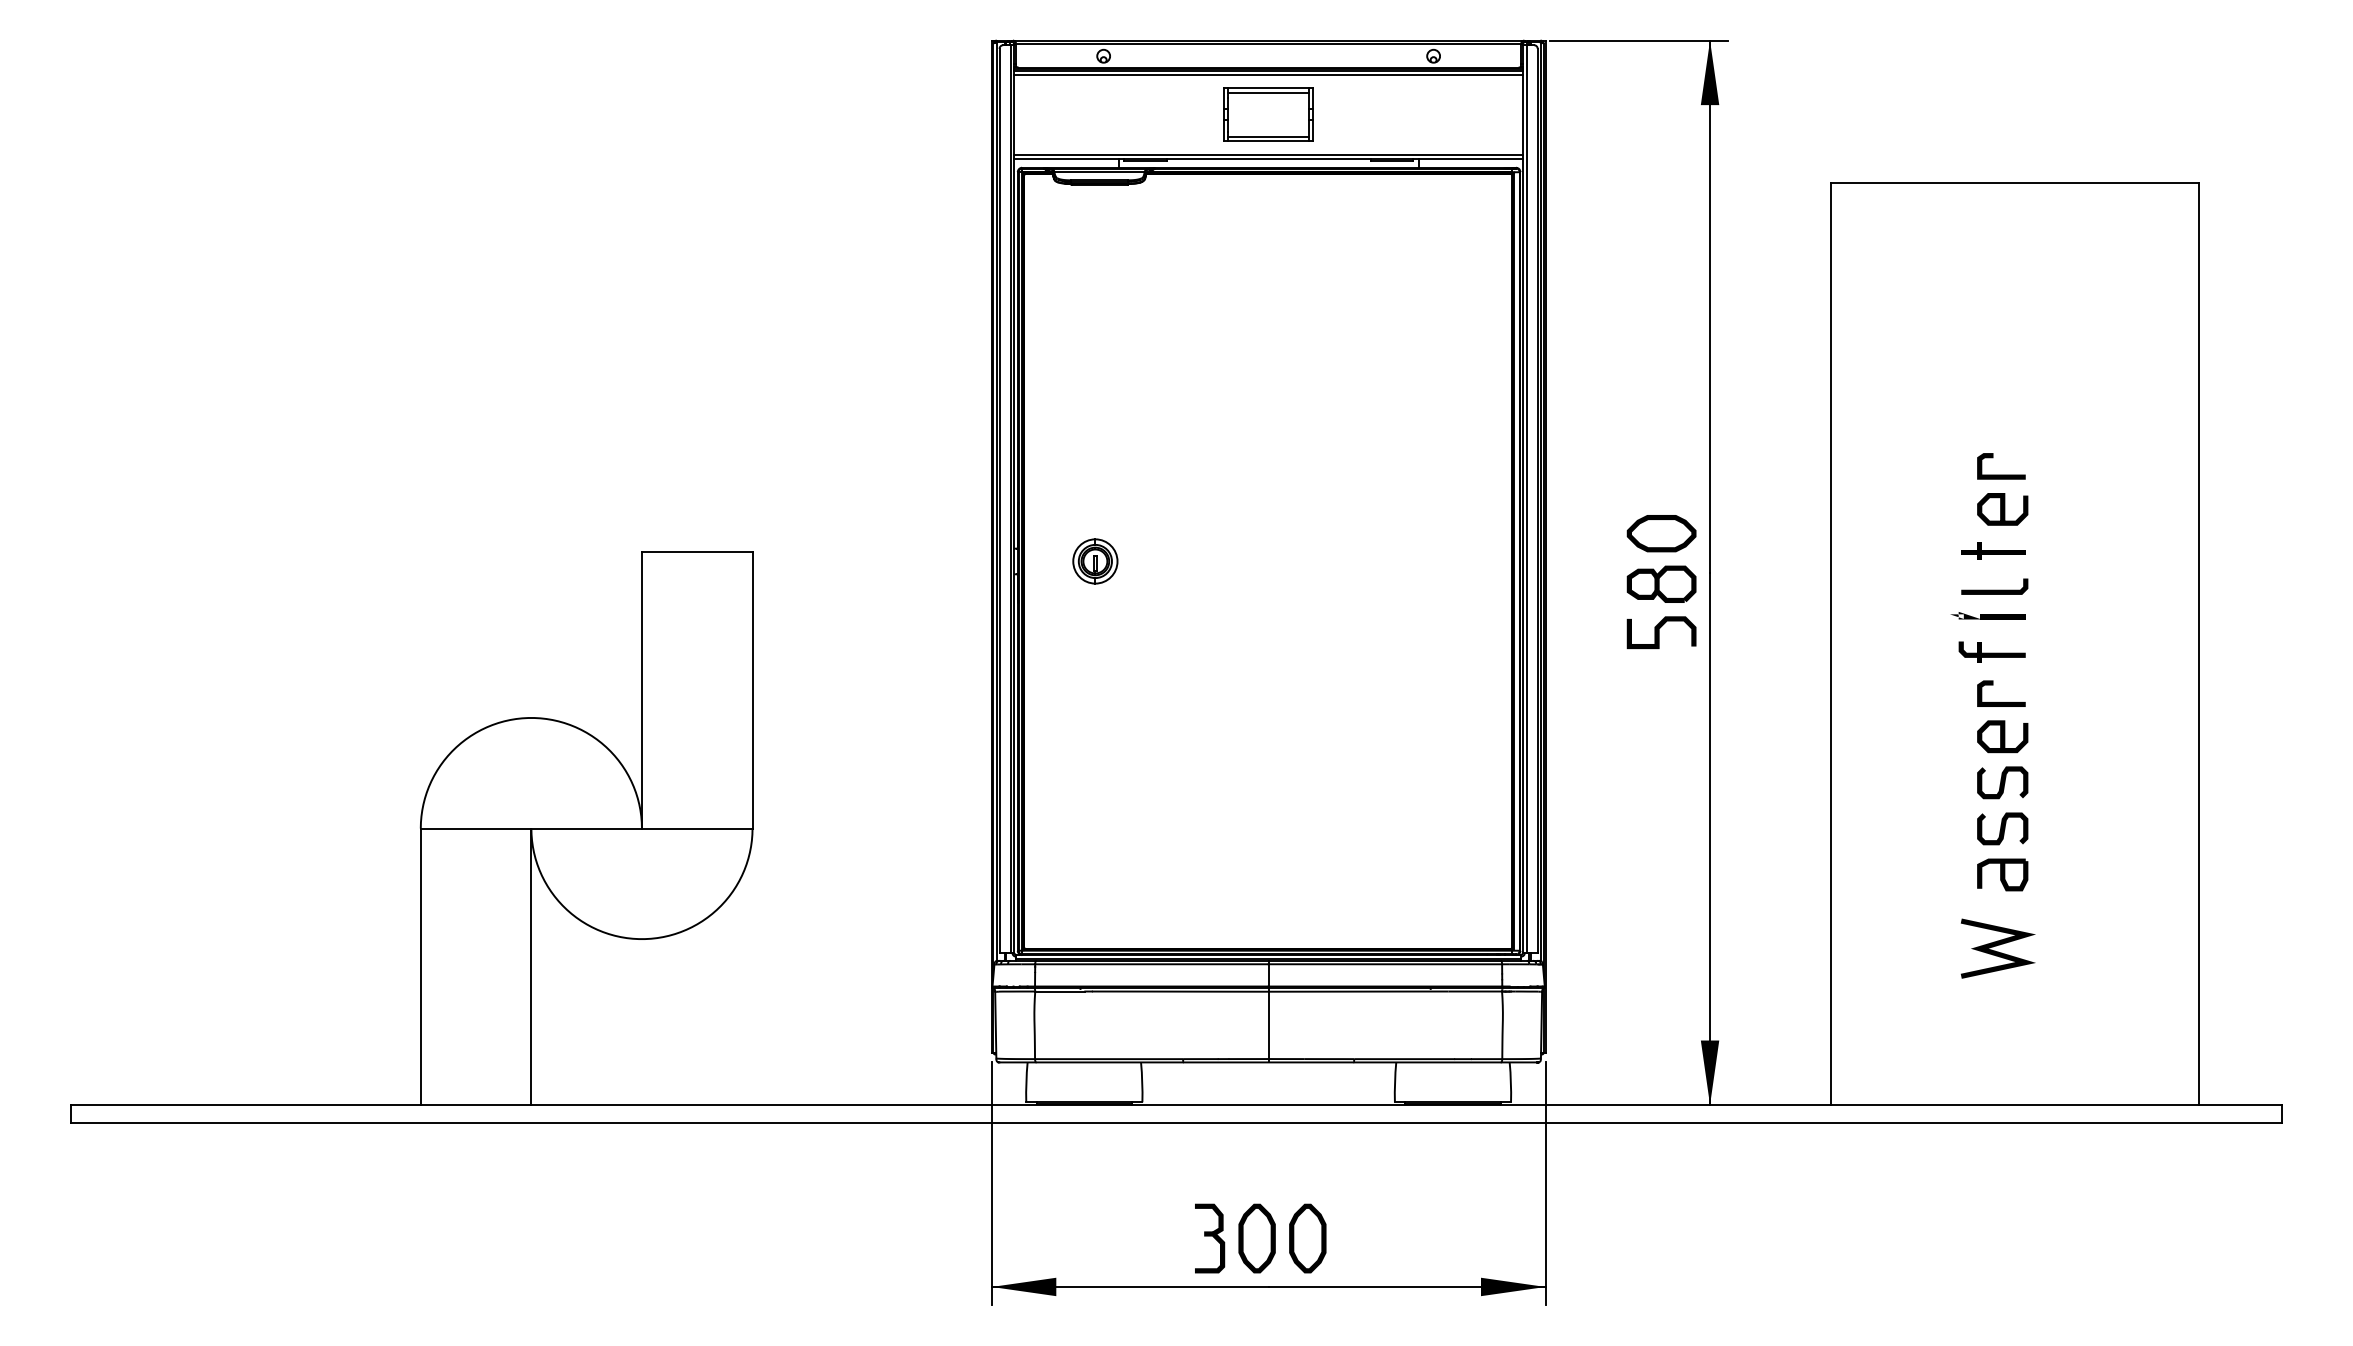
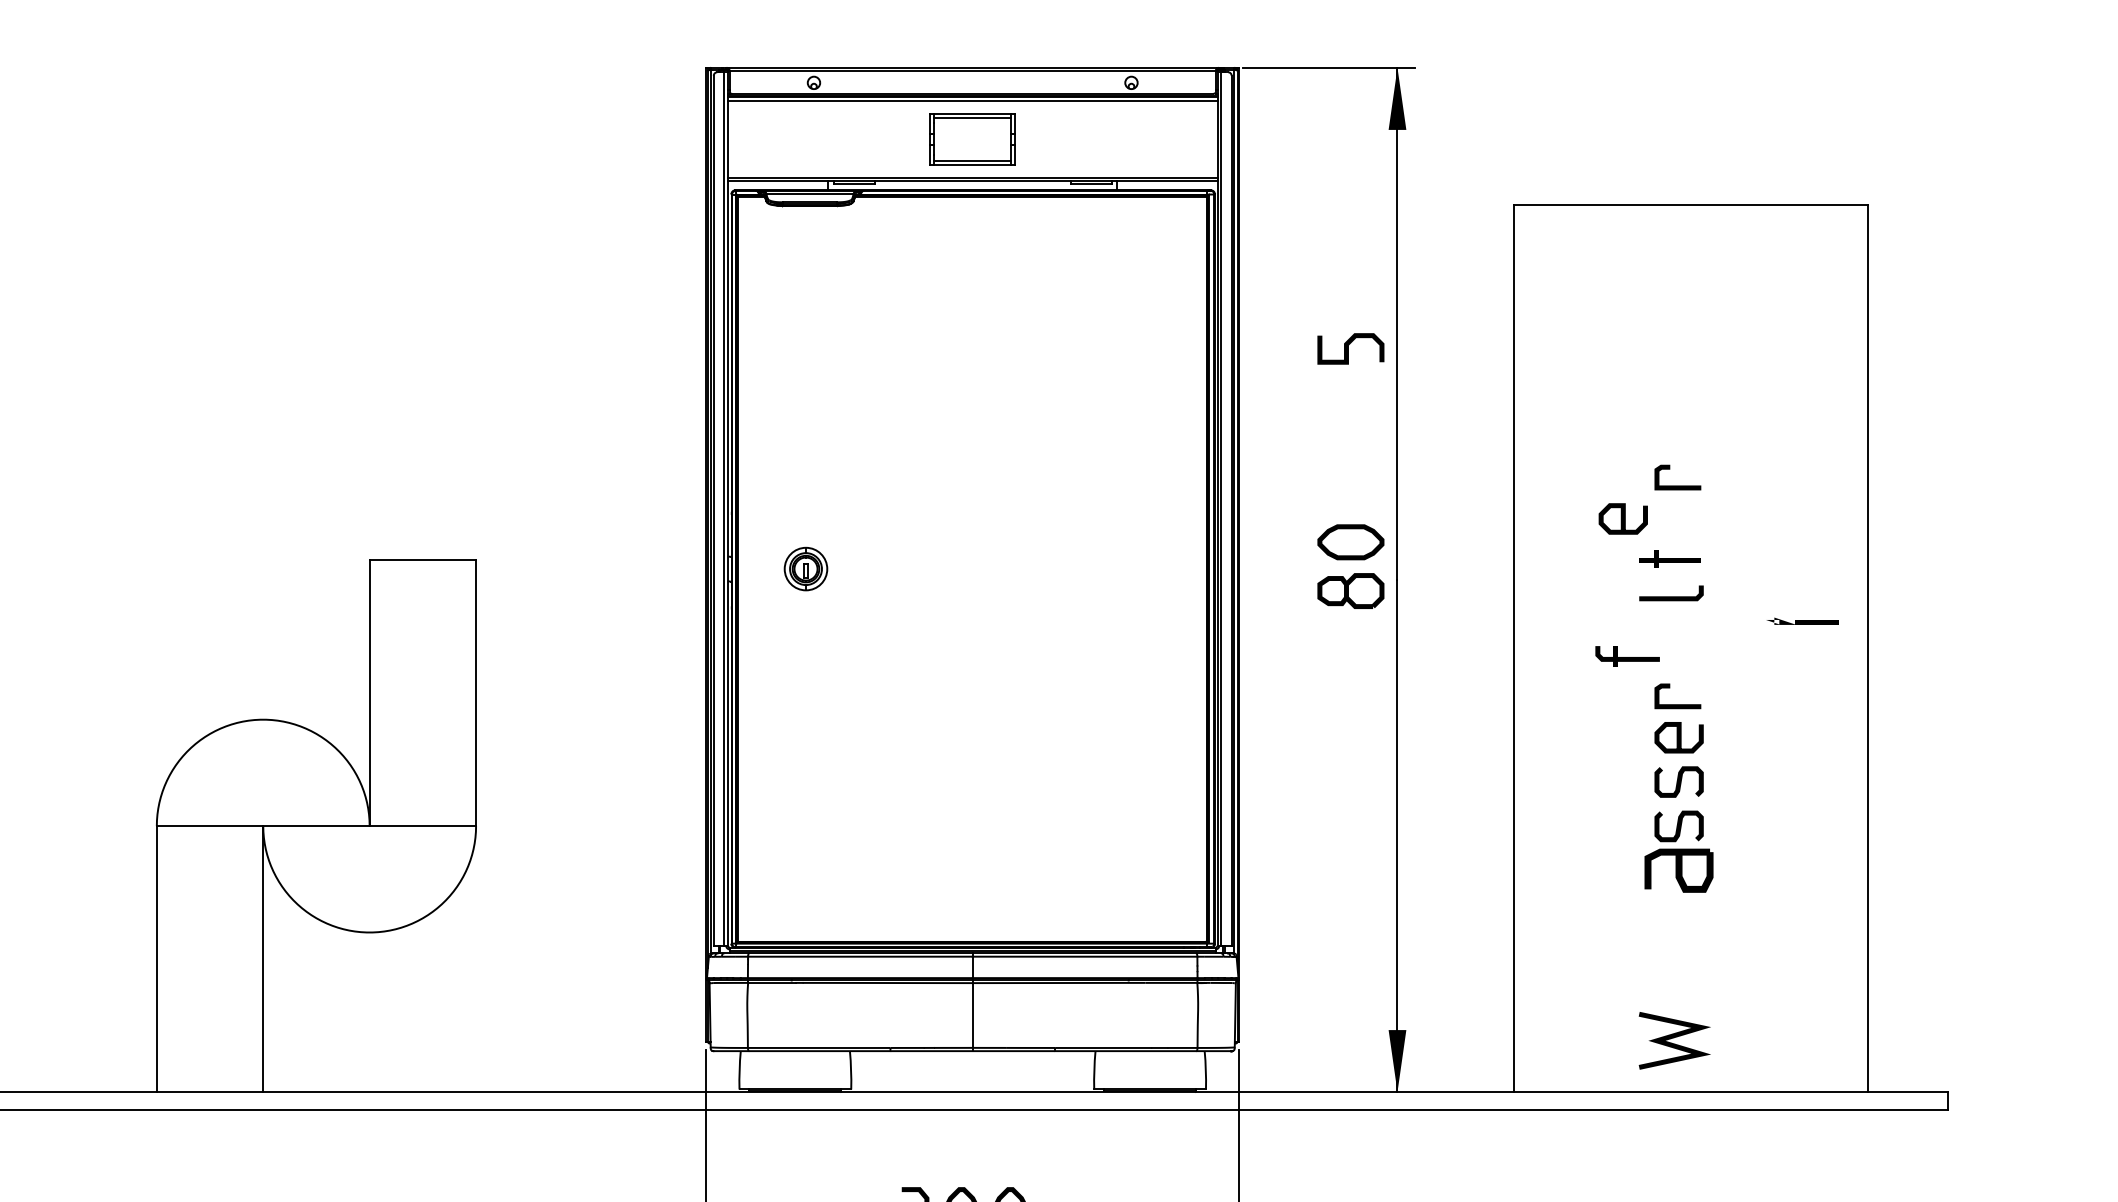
curve: (2002, 509) -> (1623, 519), moved
part: (1987, 615) -> (1802, 621), moved
curve: (1659, 632) -> (1348, 348), moved
part: (1991, 651) -> (1626, 655), moved
part: (2002, 874) -> (1678, 870), size x1.4
line: (1996, 946) -> (1673, 1038), moved

